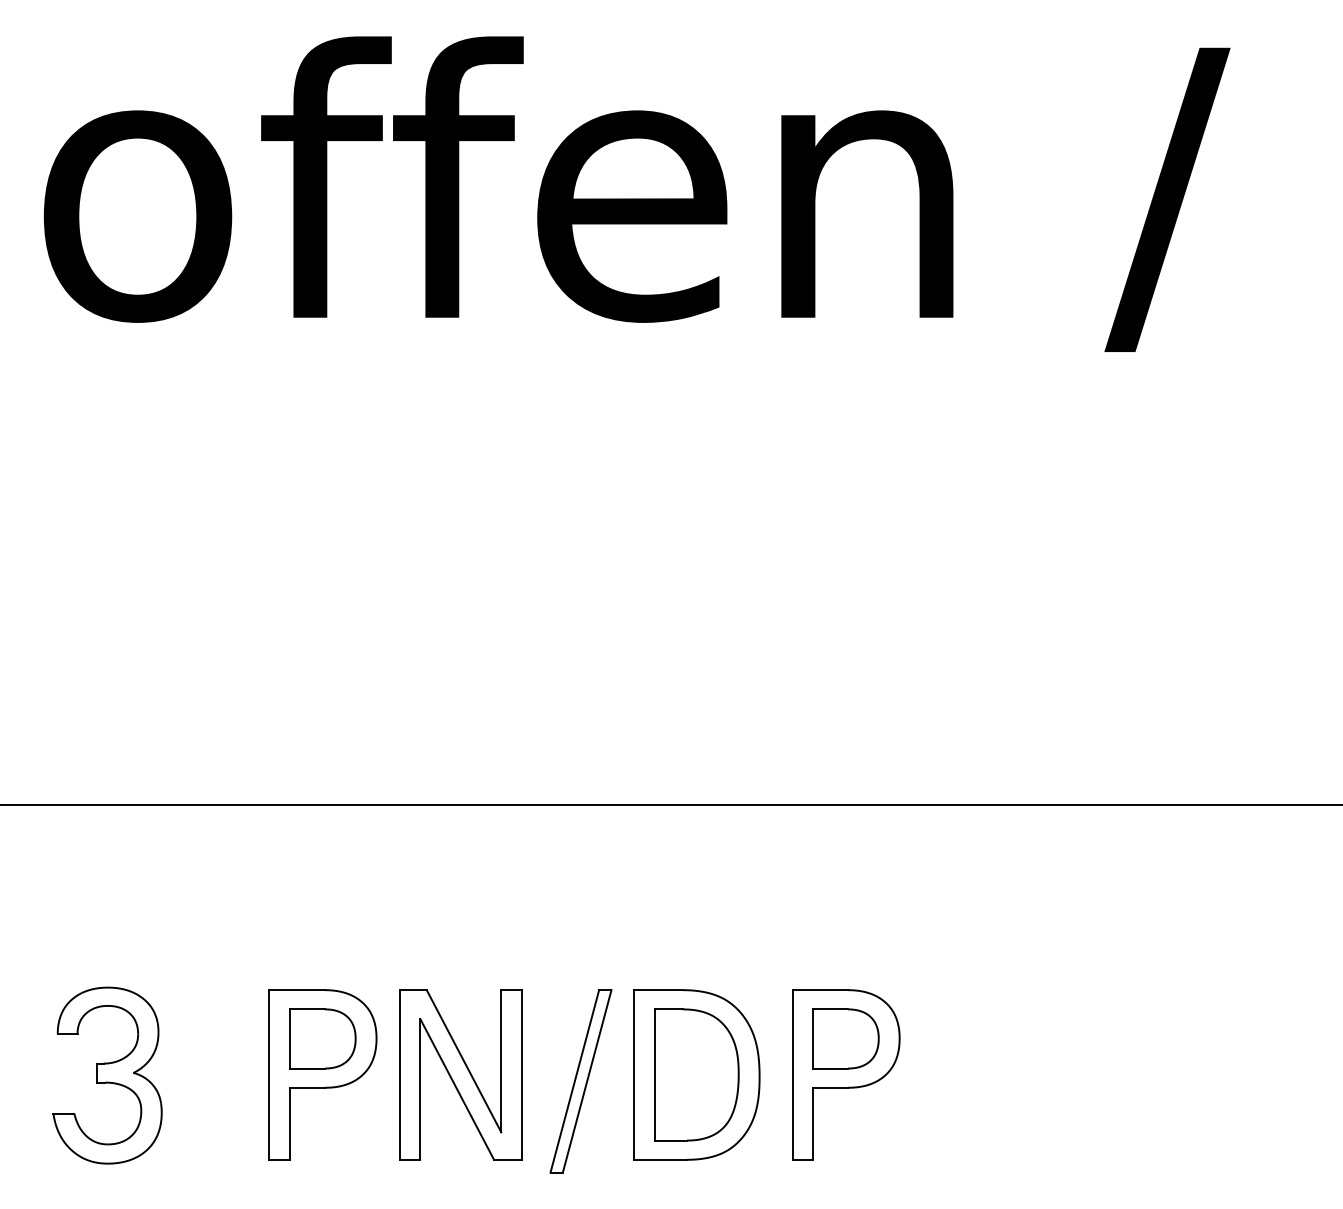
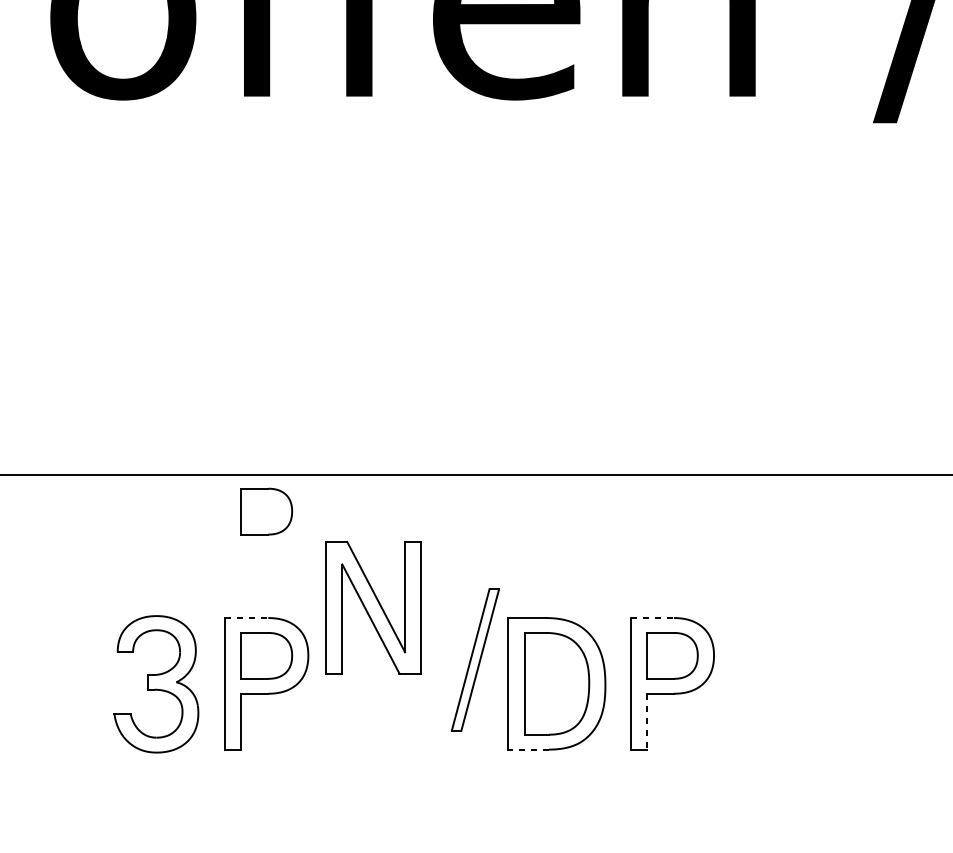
part: (322, 852) -> (266, 511), added
line: (297, 990) -> (247, 618), solid -> dashed
line: (820, 990) -> (652, 618), solid -> dashed
part: (460, 1074) -> (373, 607), moved
part: (107, 1075) -> (156, 684), moved
part: (580, 1081) -> (475, 660), moved
line: (813, 1124) -> (647, 722), solid -> dashed
line: (660, 1159) -> (528, 749), solid -> dashed

